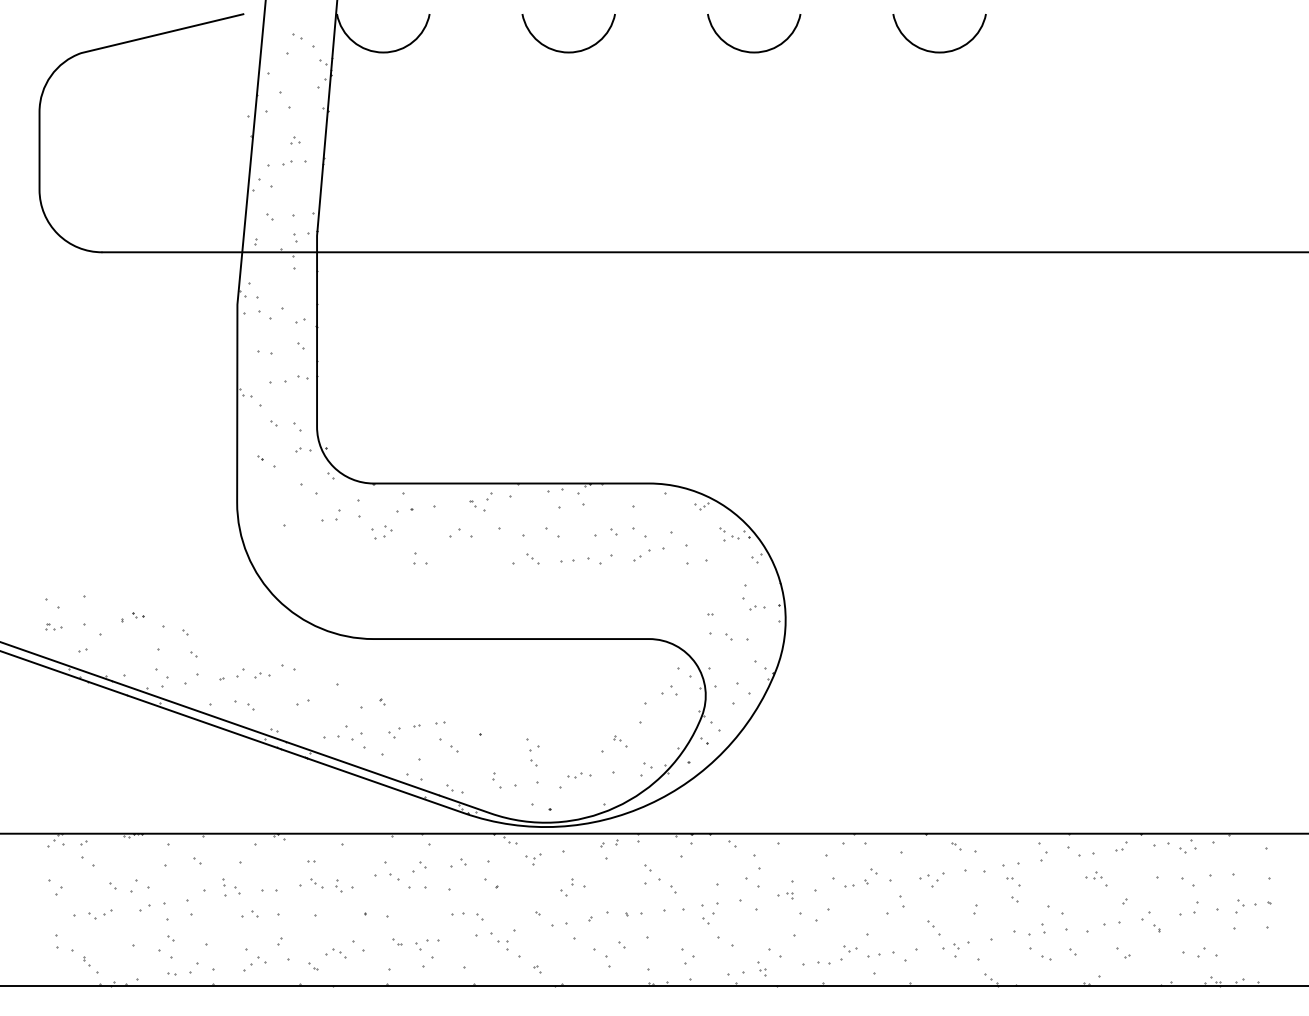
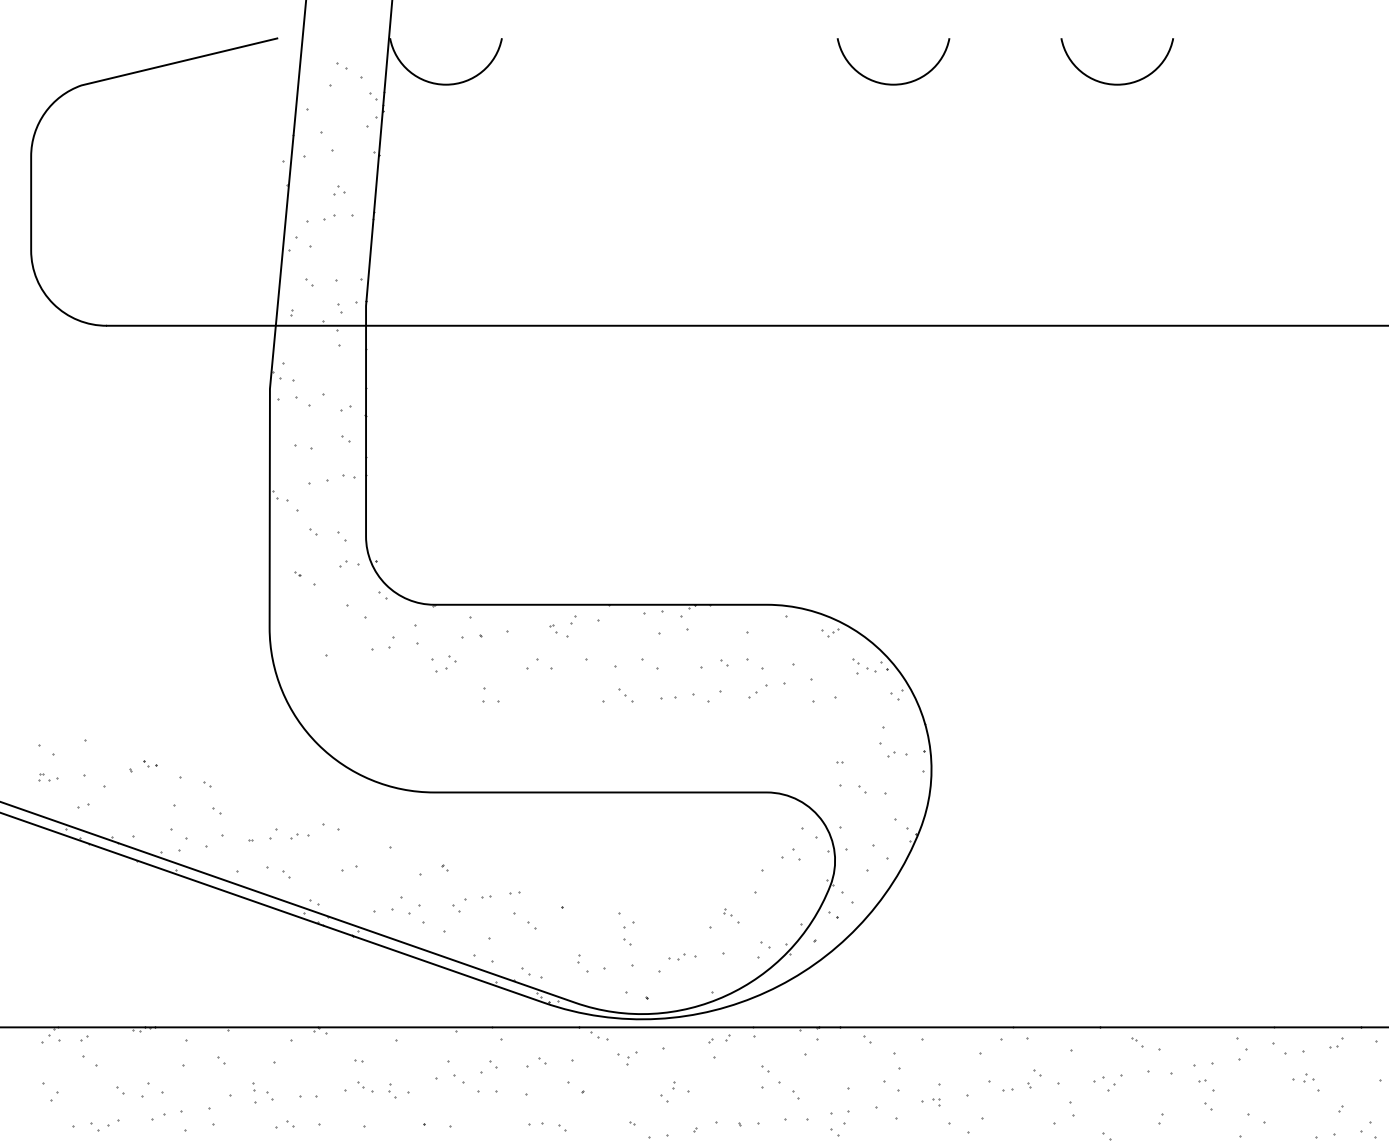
curve: (568, 51) -> (669, 83), removed

